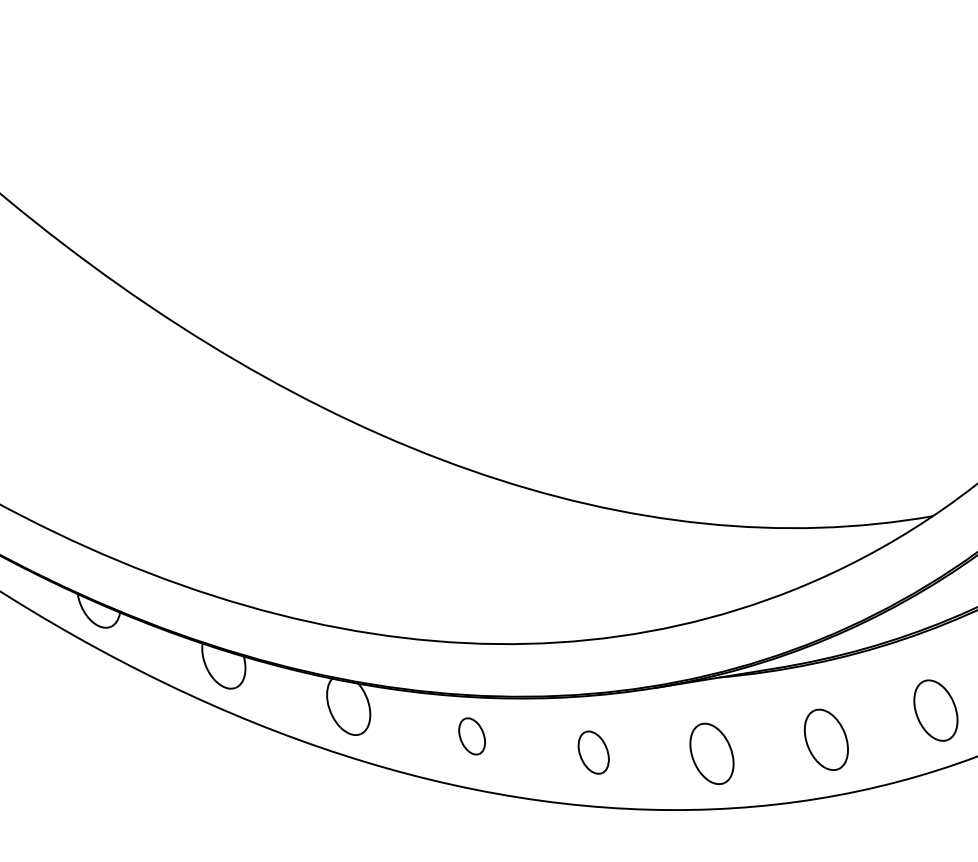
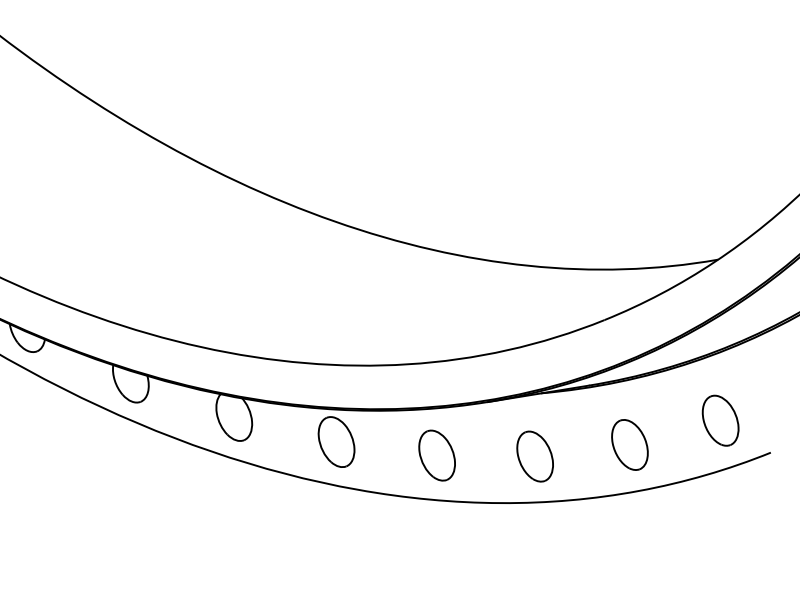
part: (471, 736) -> (335, 442), size x1.67
part: (593, 752) -> (437, 455), size x1.43

